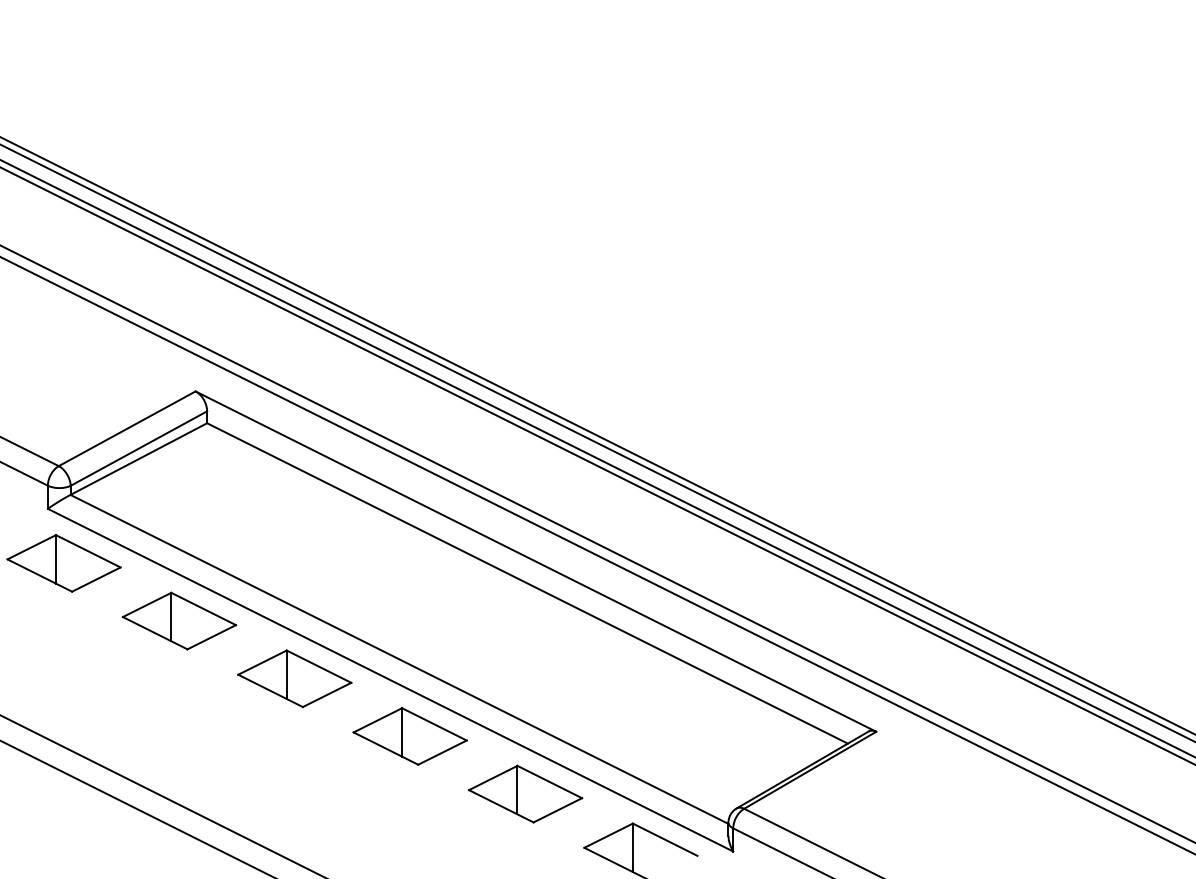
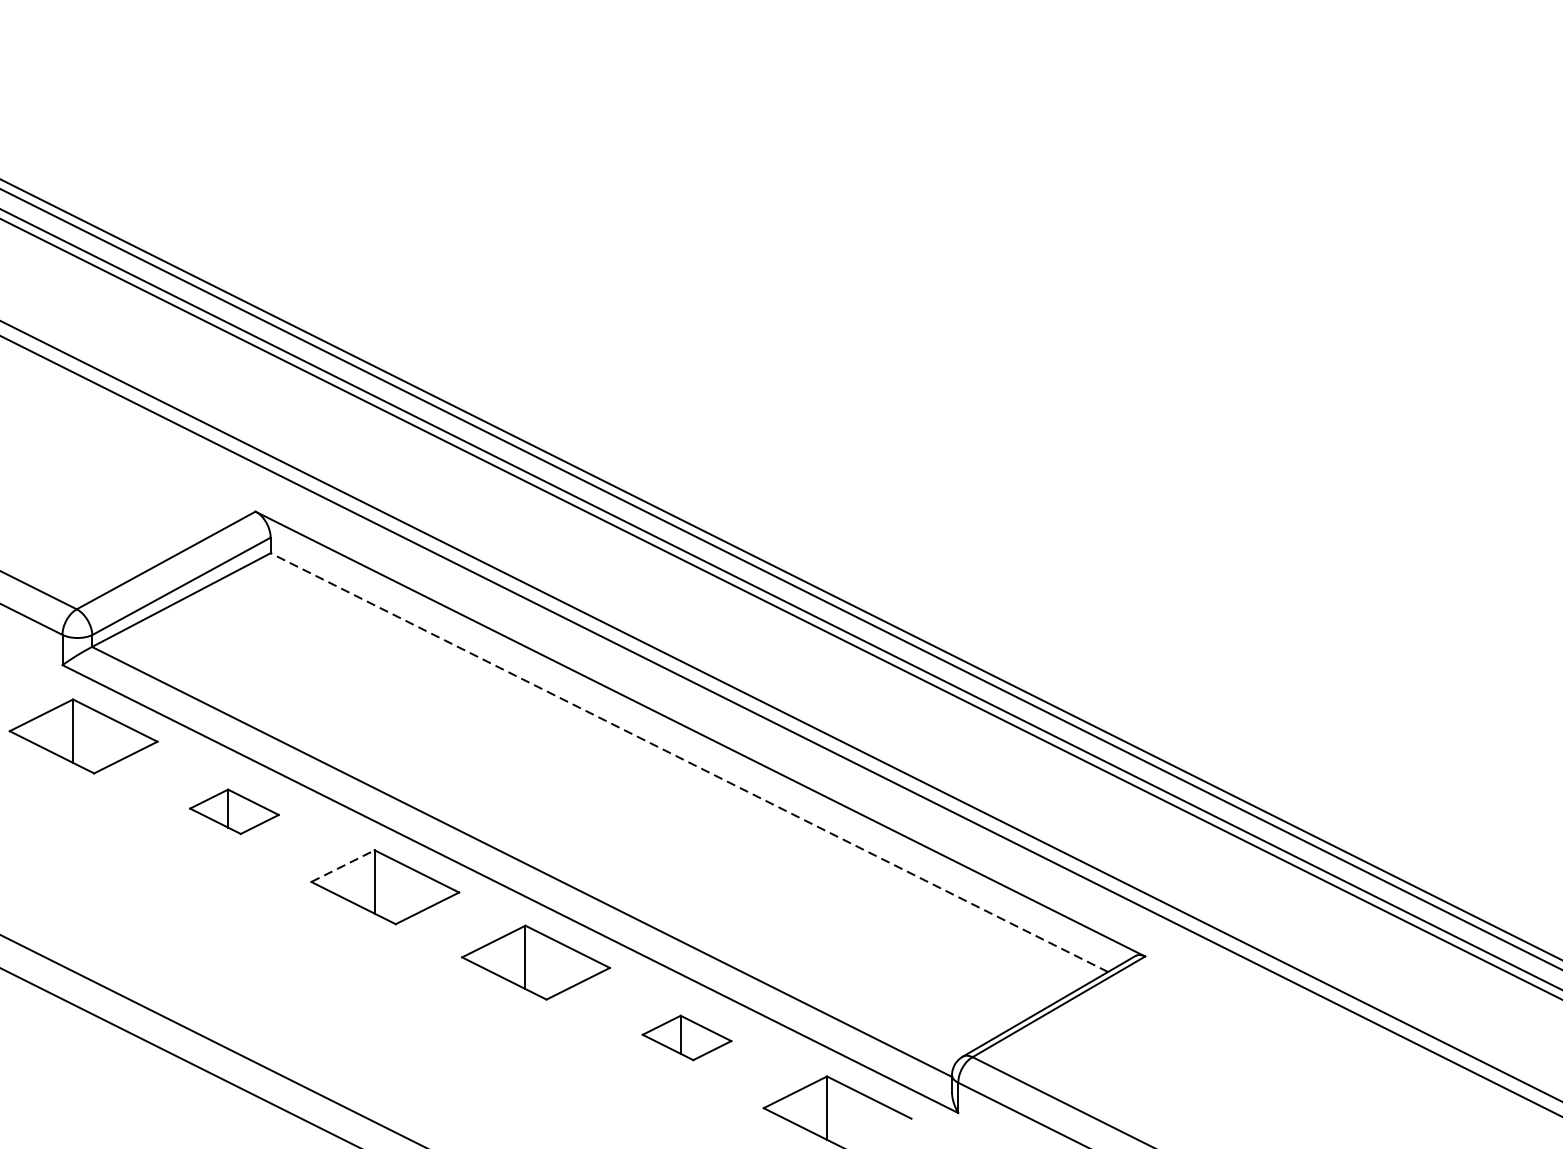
line: (527, 583) -> (689, 762), solid -> dashed
part: (179, 620) -> (234, 811), size x0.6
line: (262, 662) -> (343, 865), solid -> dashed
part: (525, 793) -> (686, 1037), size x0.6

